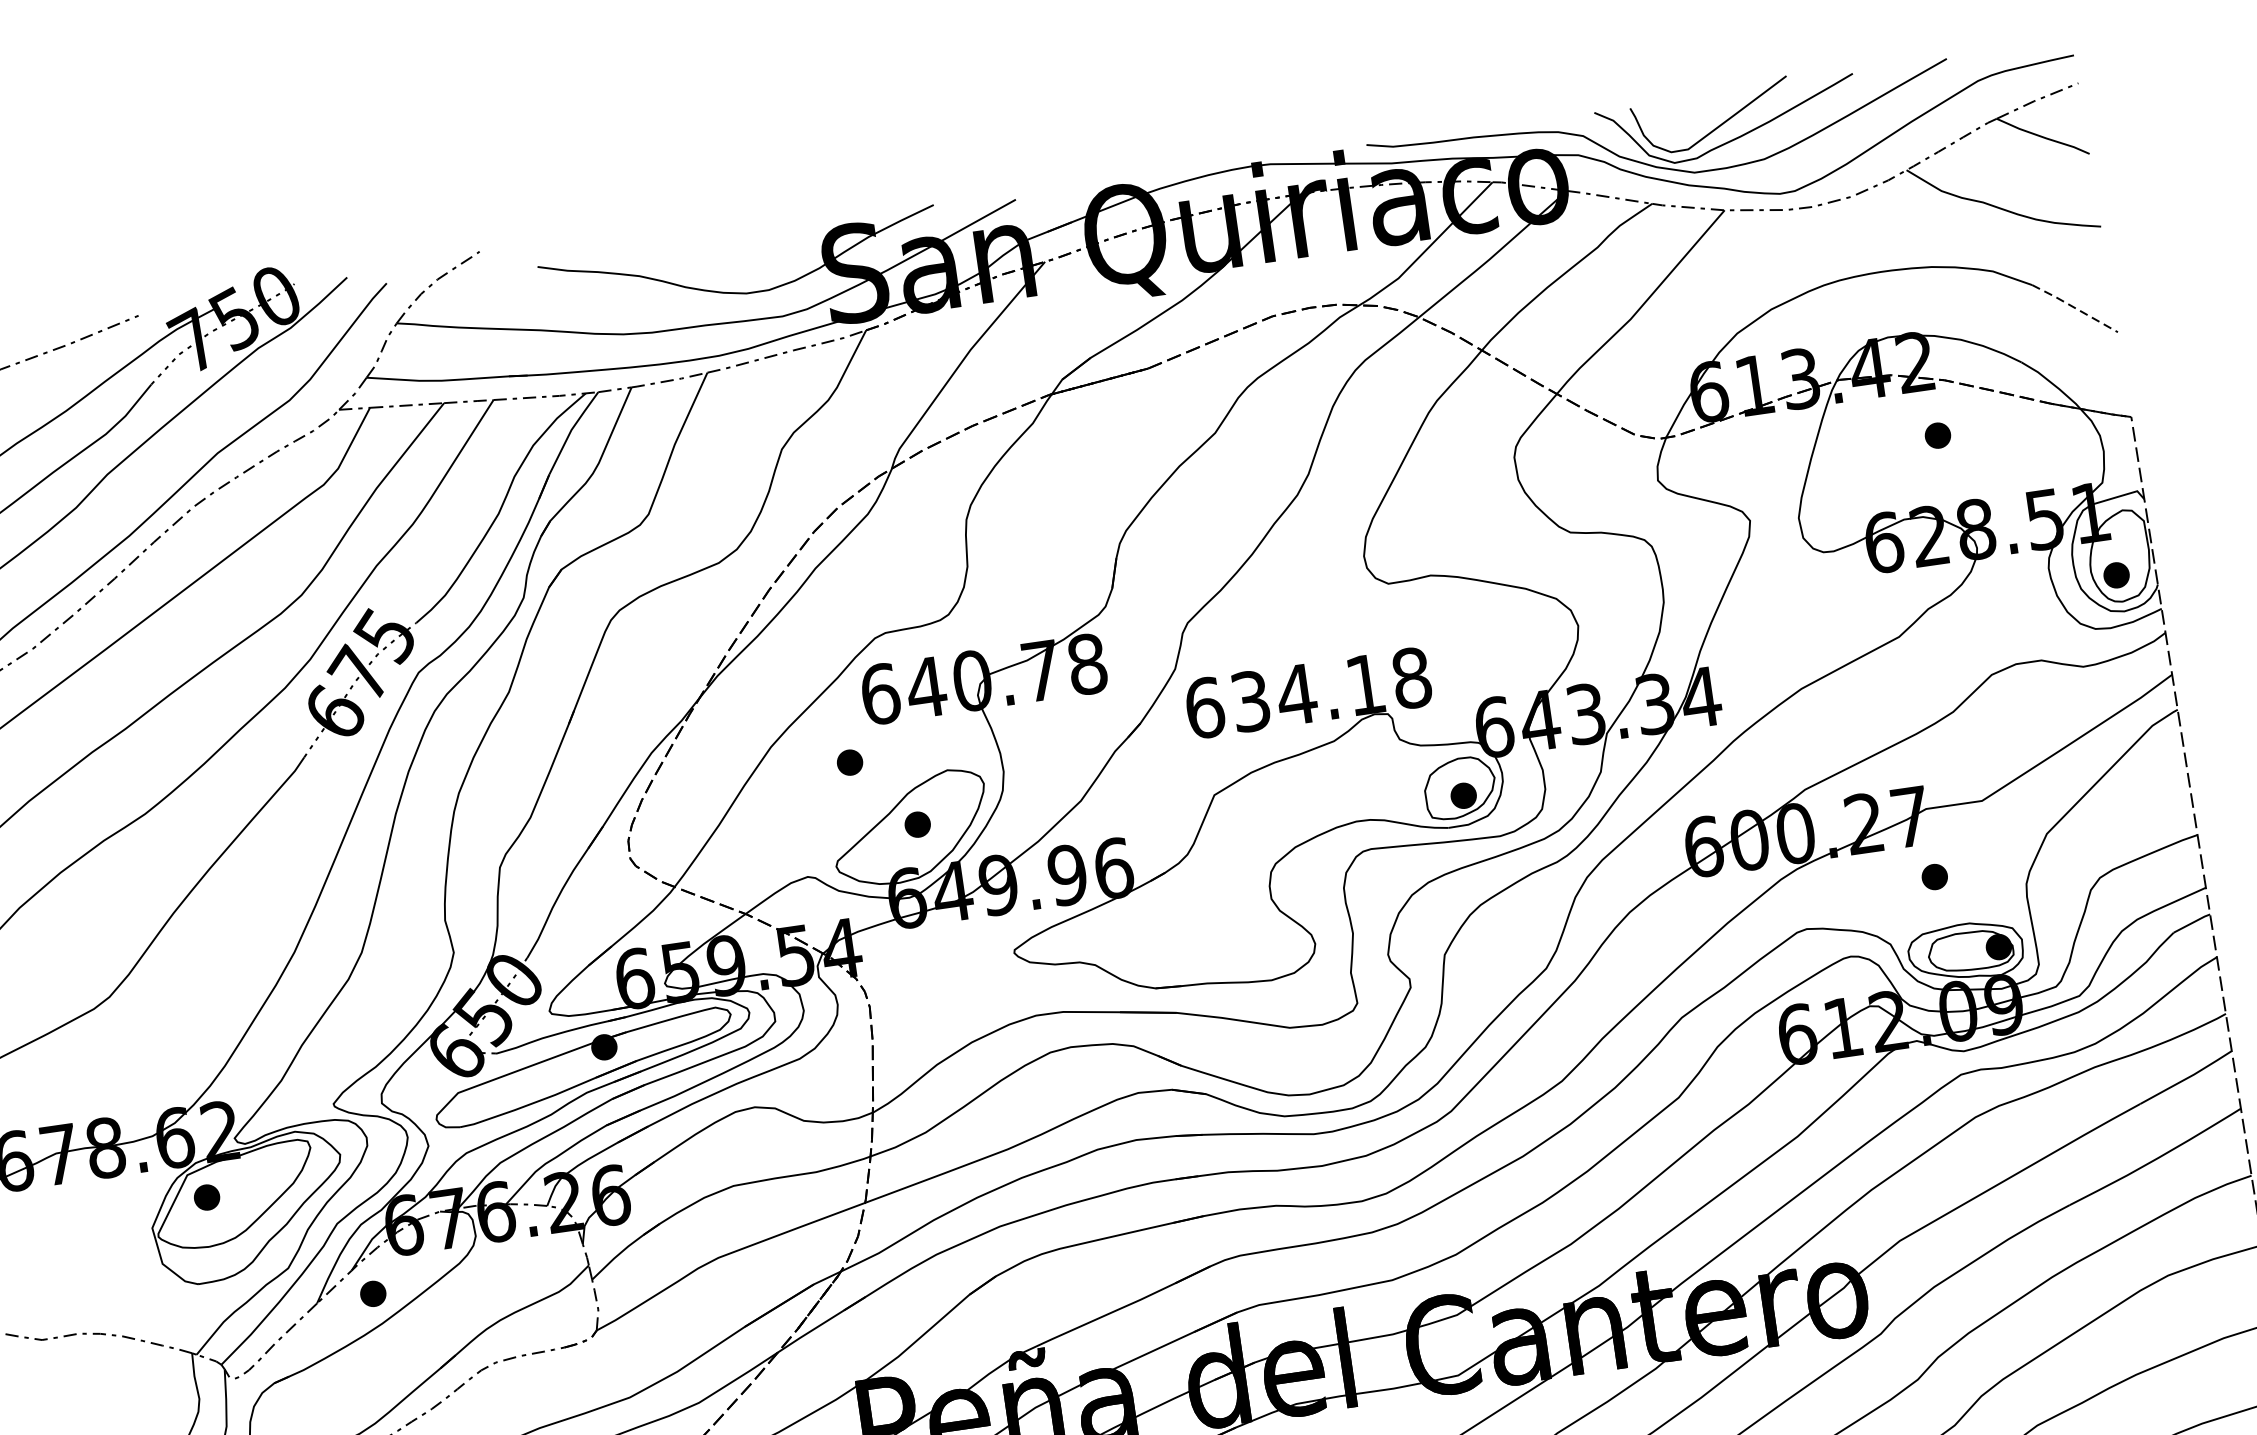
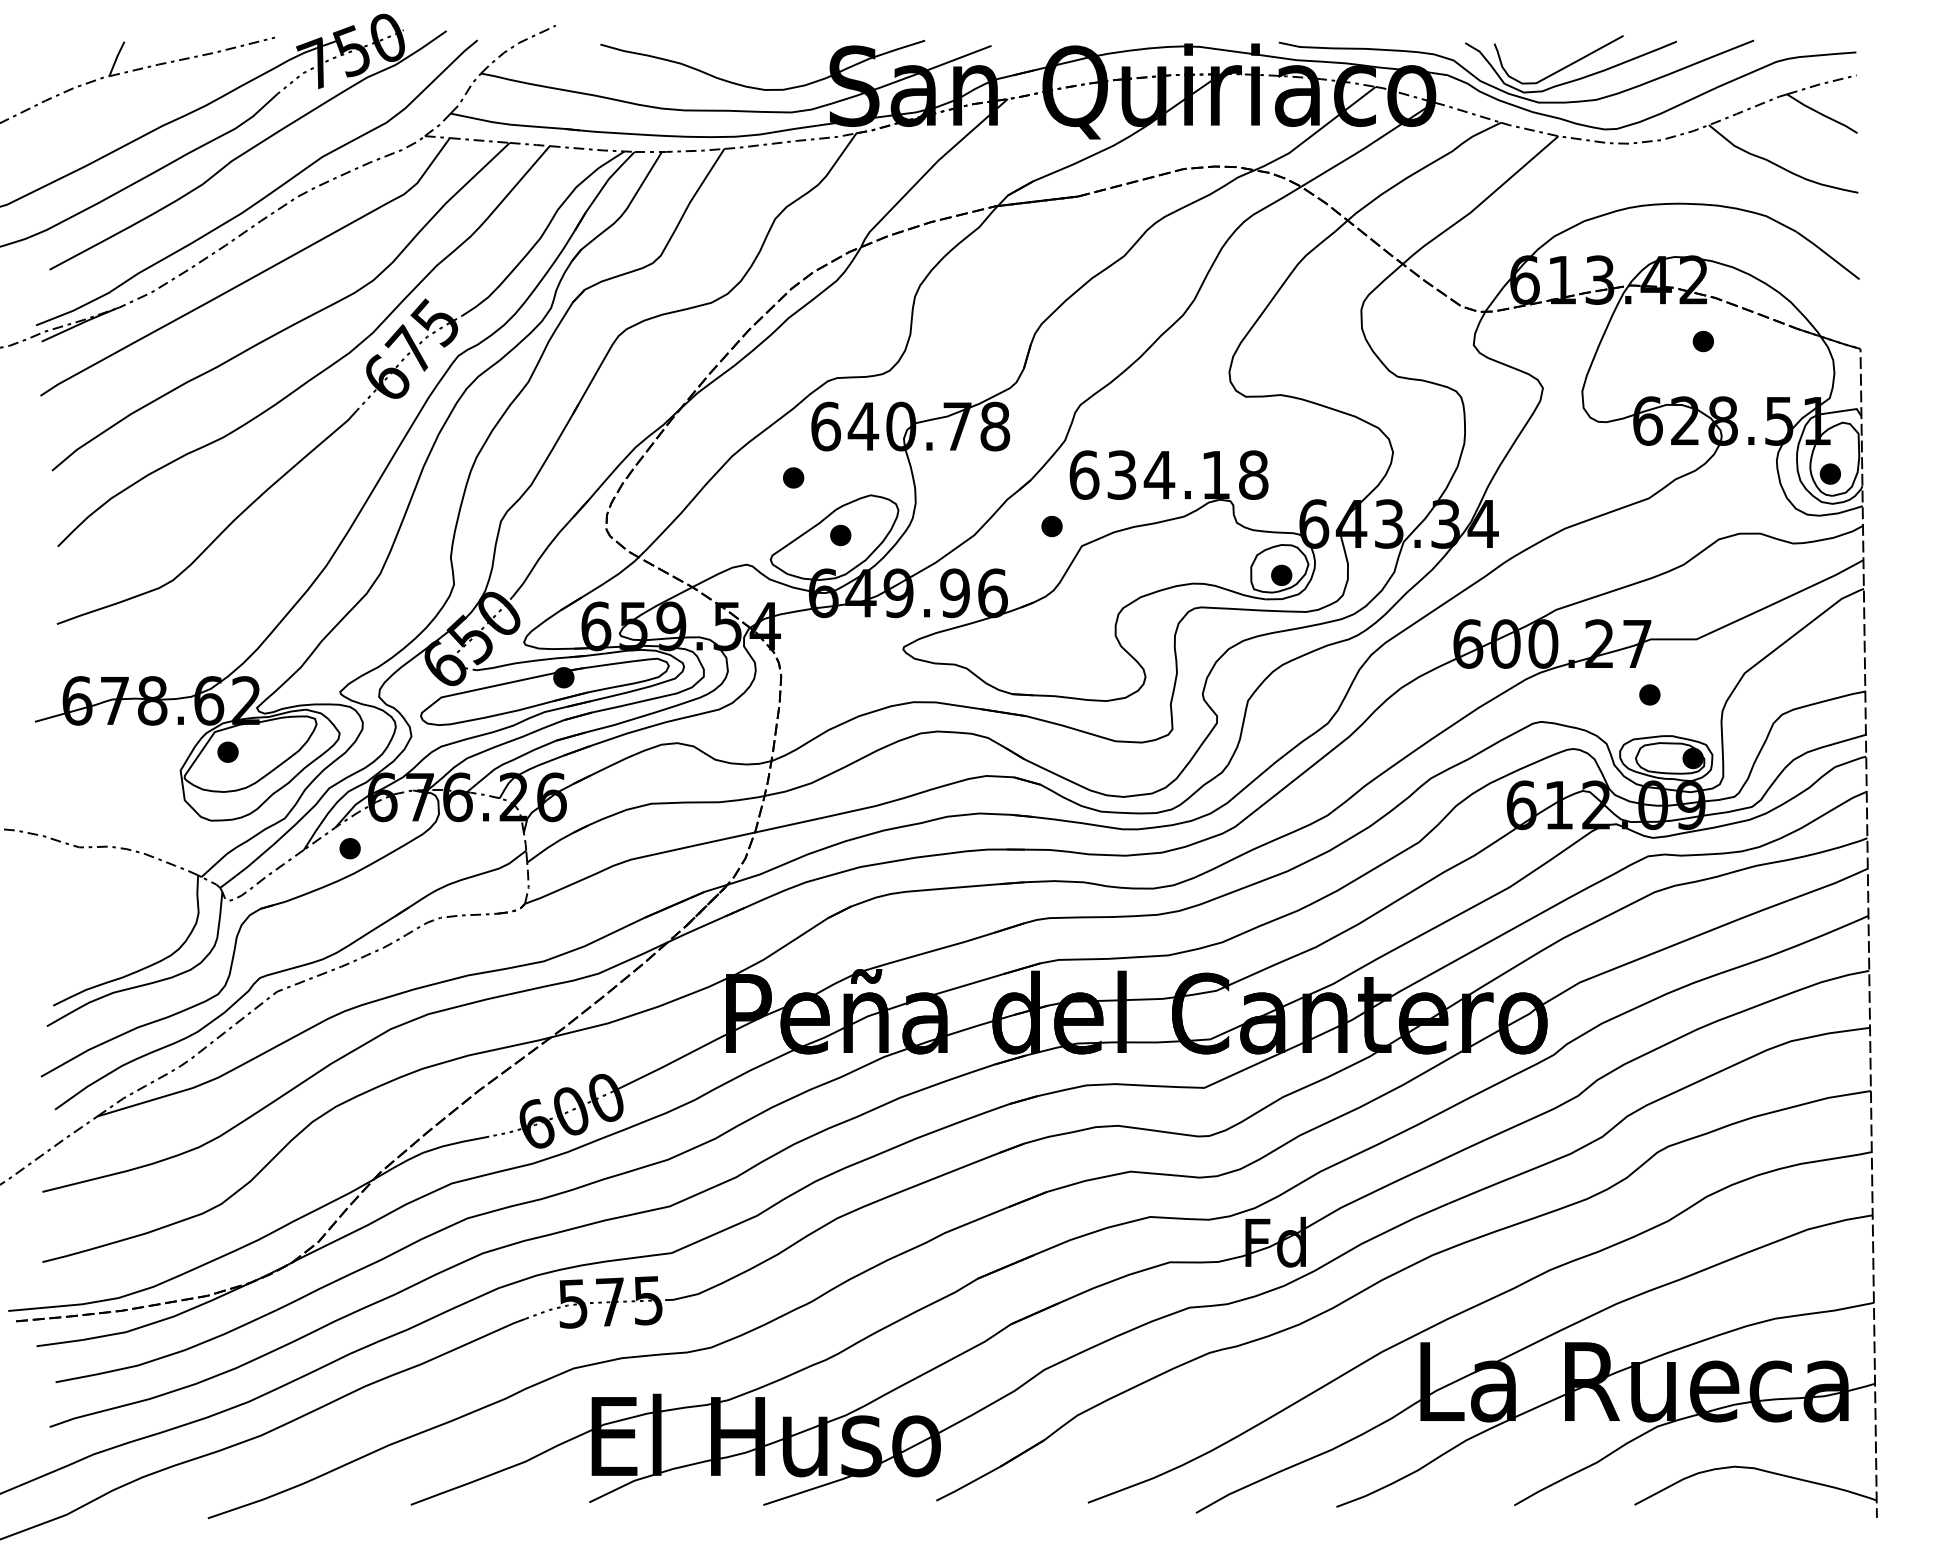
line: (2075, 308) -> (1828, 255), dashed -> solid
part: (1173, 776) -> (1051, 526), added

